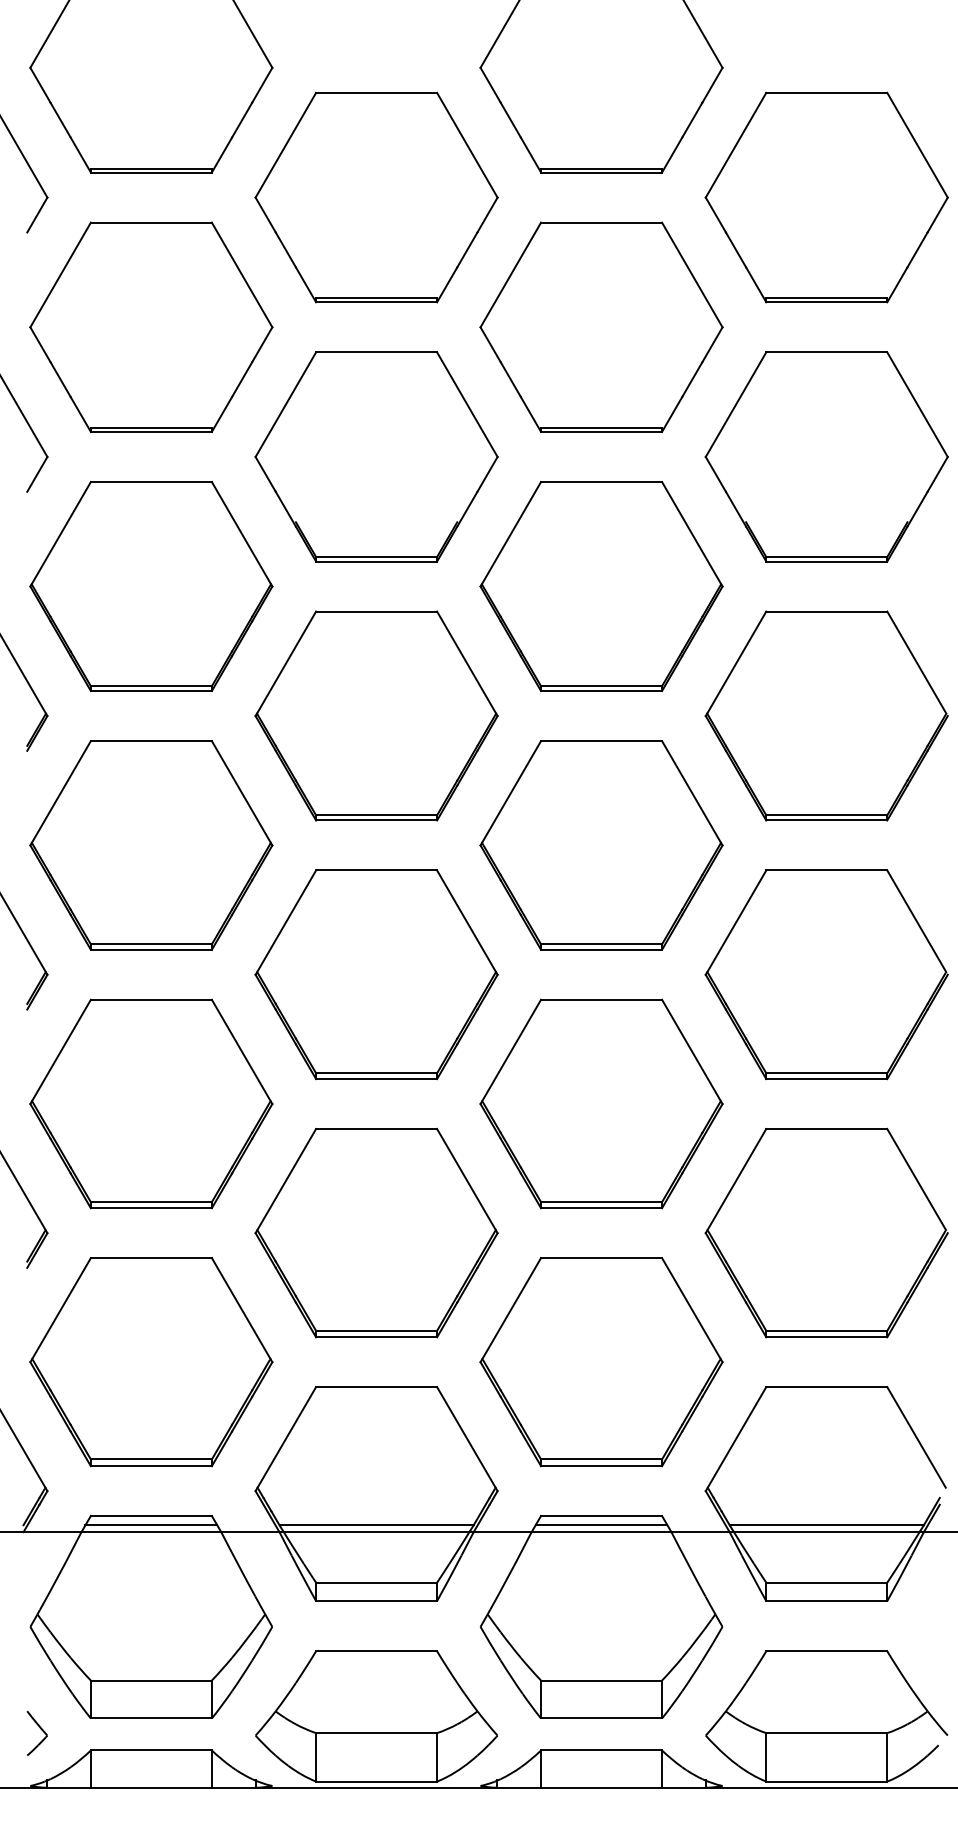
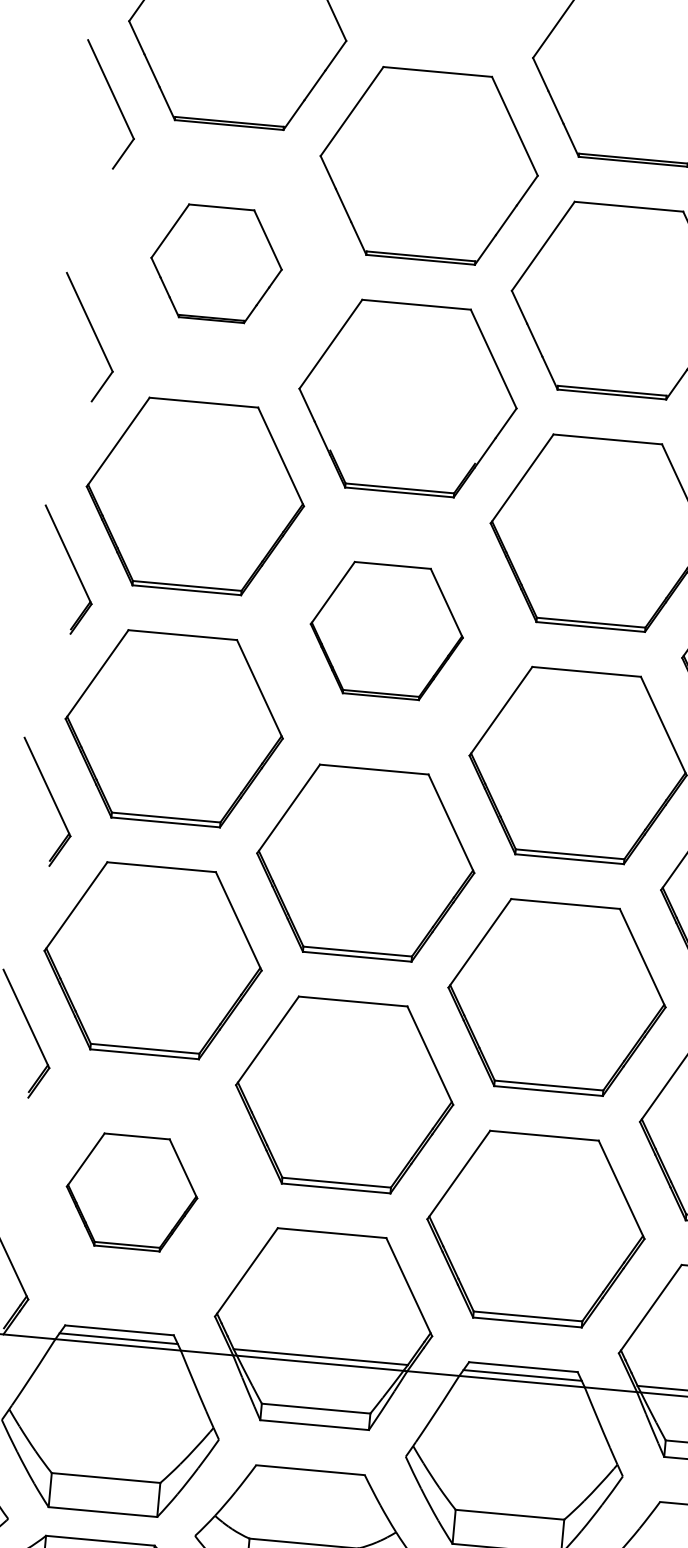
part: (151, 326) -> (216, 263), size x0.6
part: (376, 715) -> (386, 630), size x0.7
part: (151, 1362) -> (132, 1192), size x0.6

